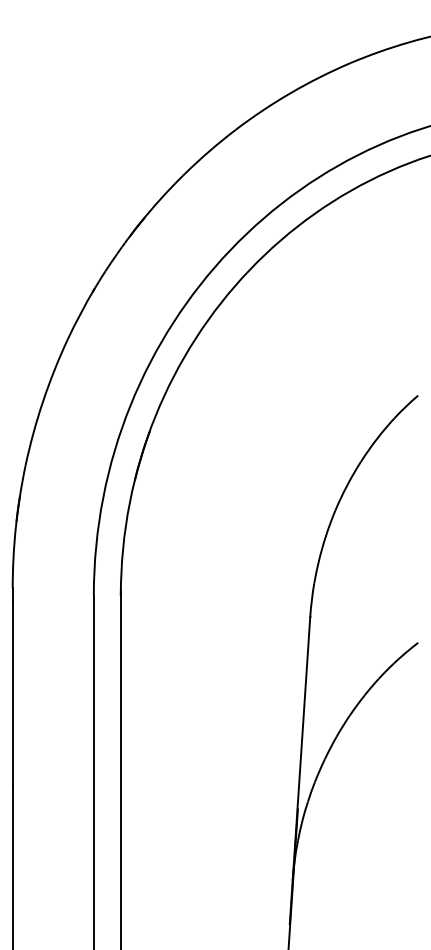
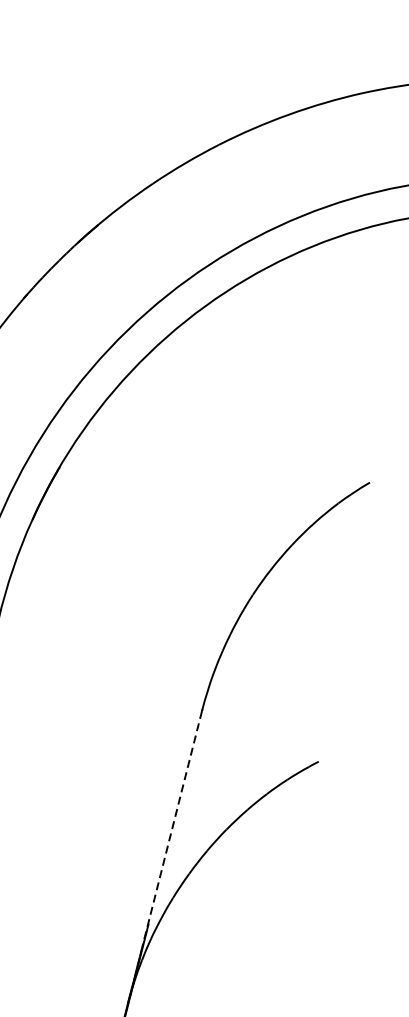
line: (303, 724) -> (172, 830), solid -> dashed

